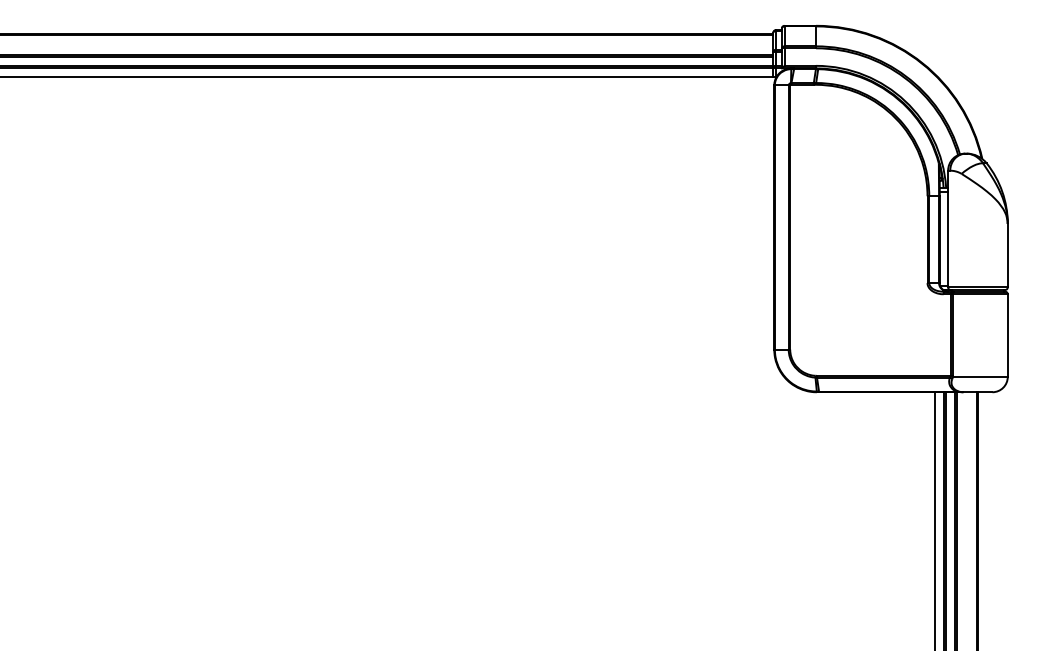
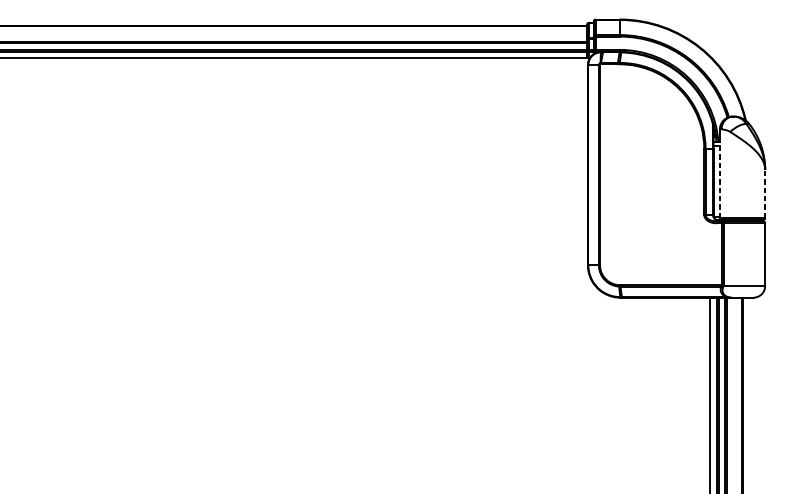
line: (948, 237) -> (720, 180), solid -> dashed
line: (1007, 255) -> (764, 193), solid -> dashed

